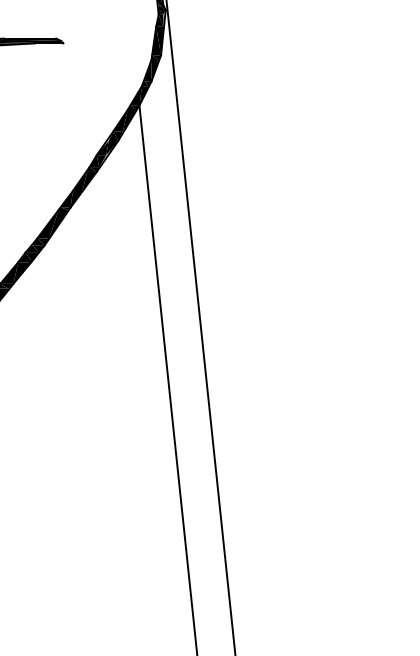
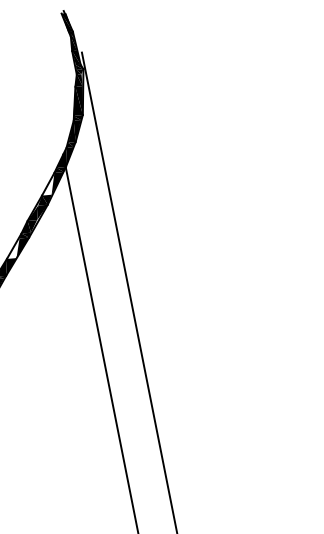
fill: (120, 120) -> (48, 184), removed
fill: (79, 180) -> (12, 247), removed

